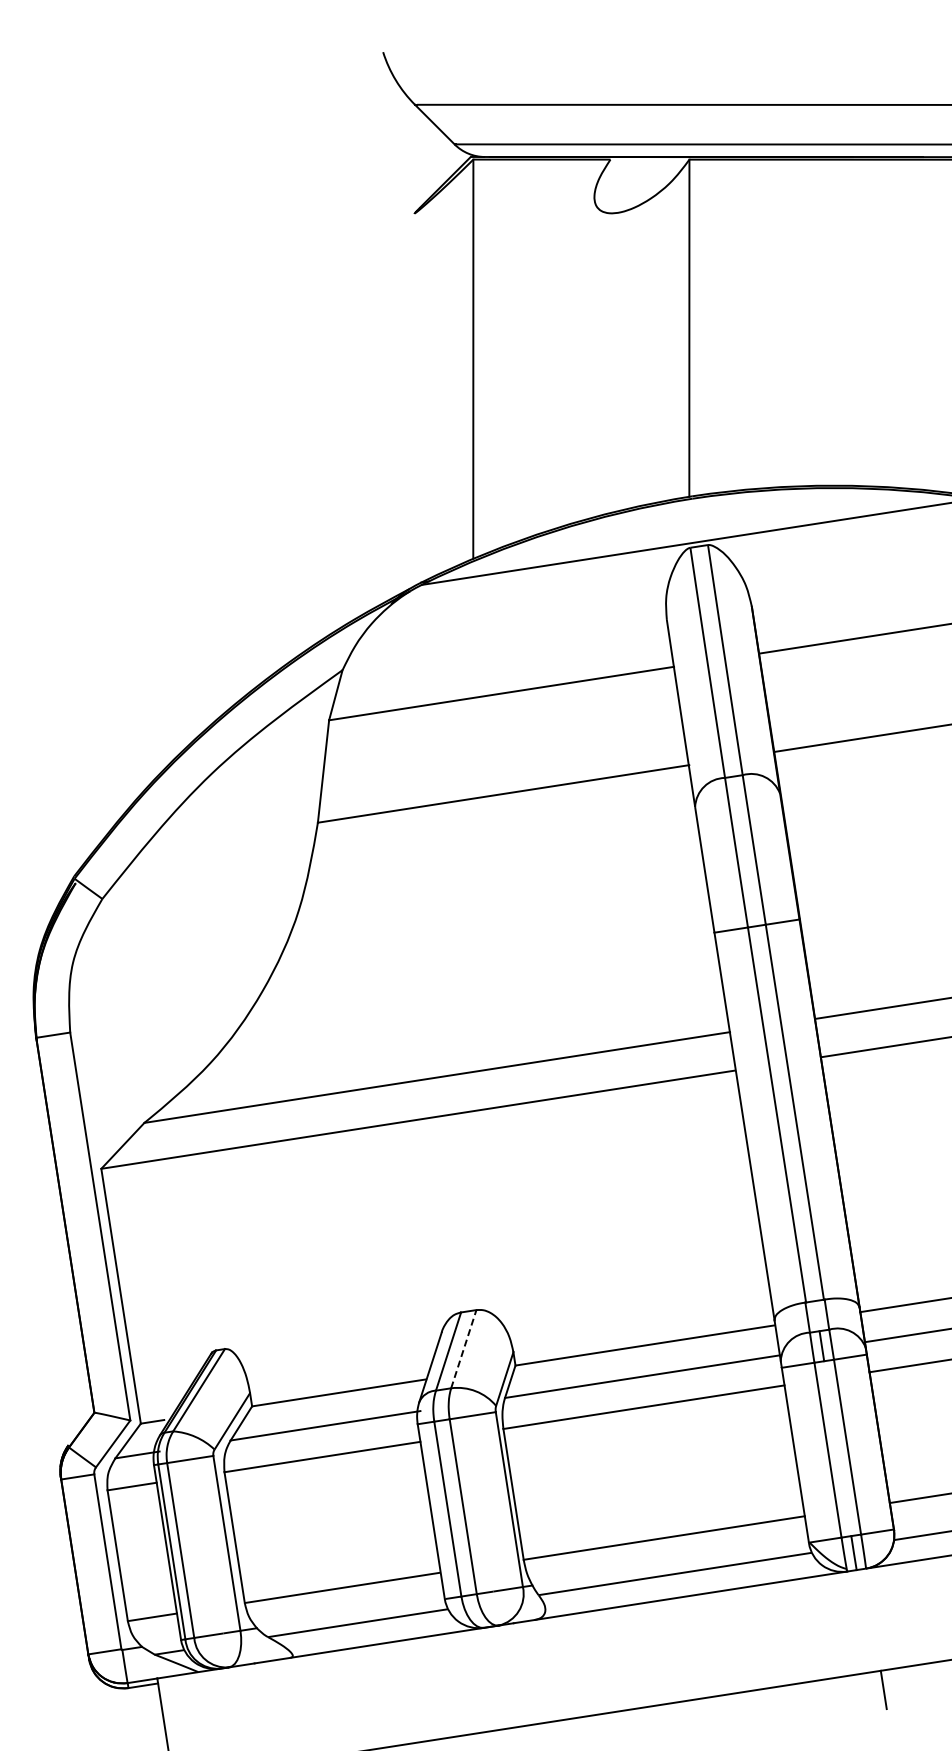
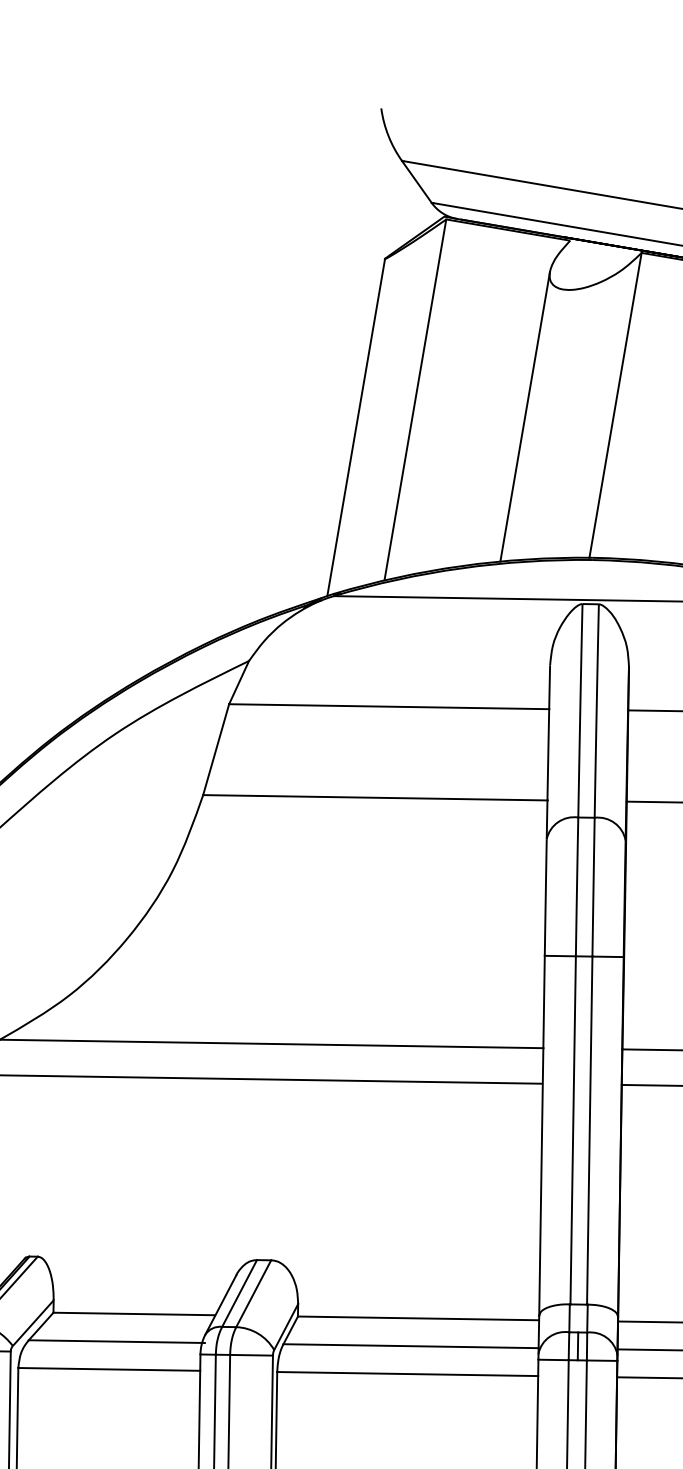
line: (594, 357) -> (525, 417), added
line: (414, 399) -> (355, 427), added
line: (463, 1348) -> (253, 1293), dashed -> solid

